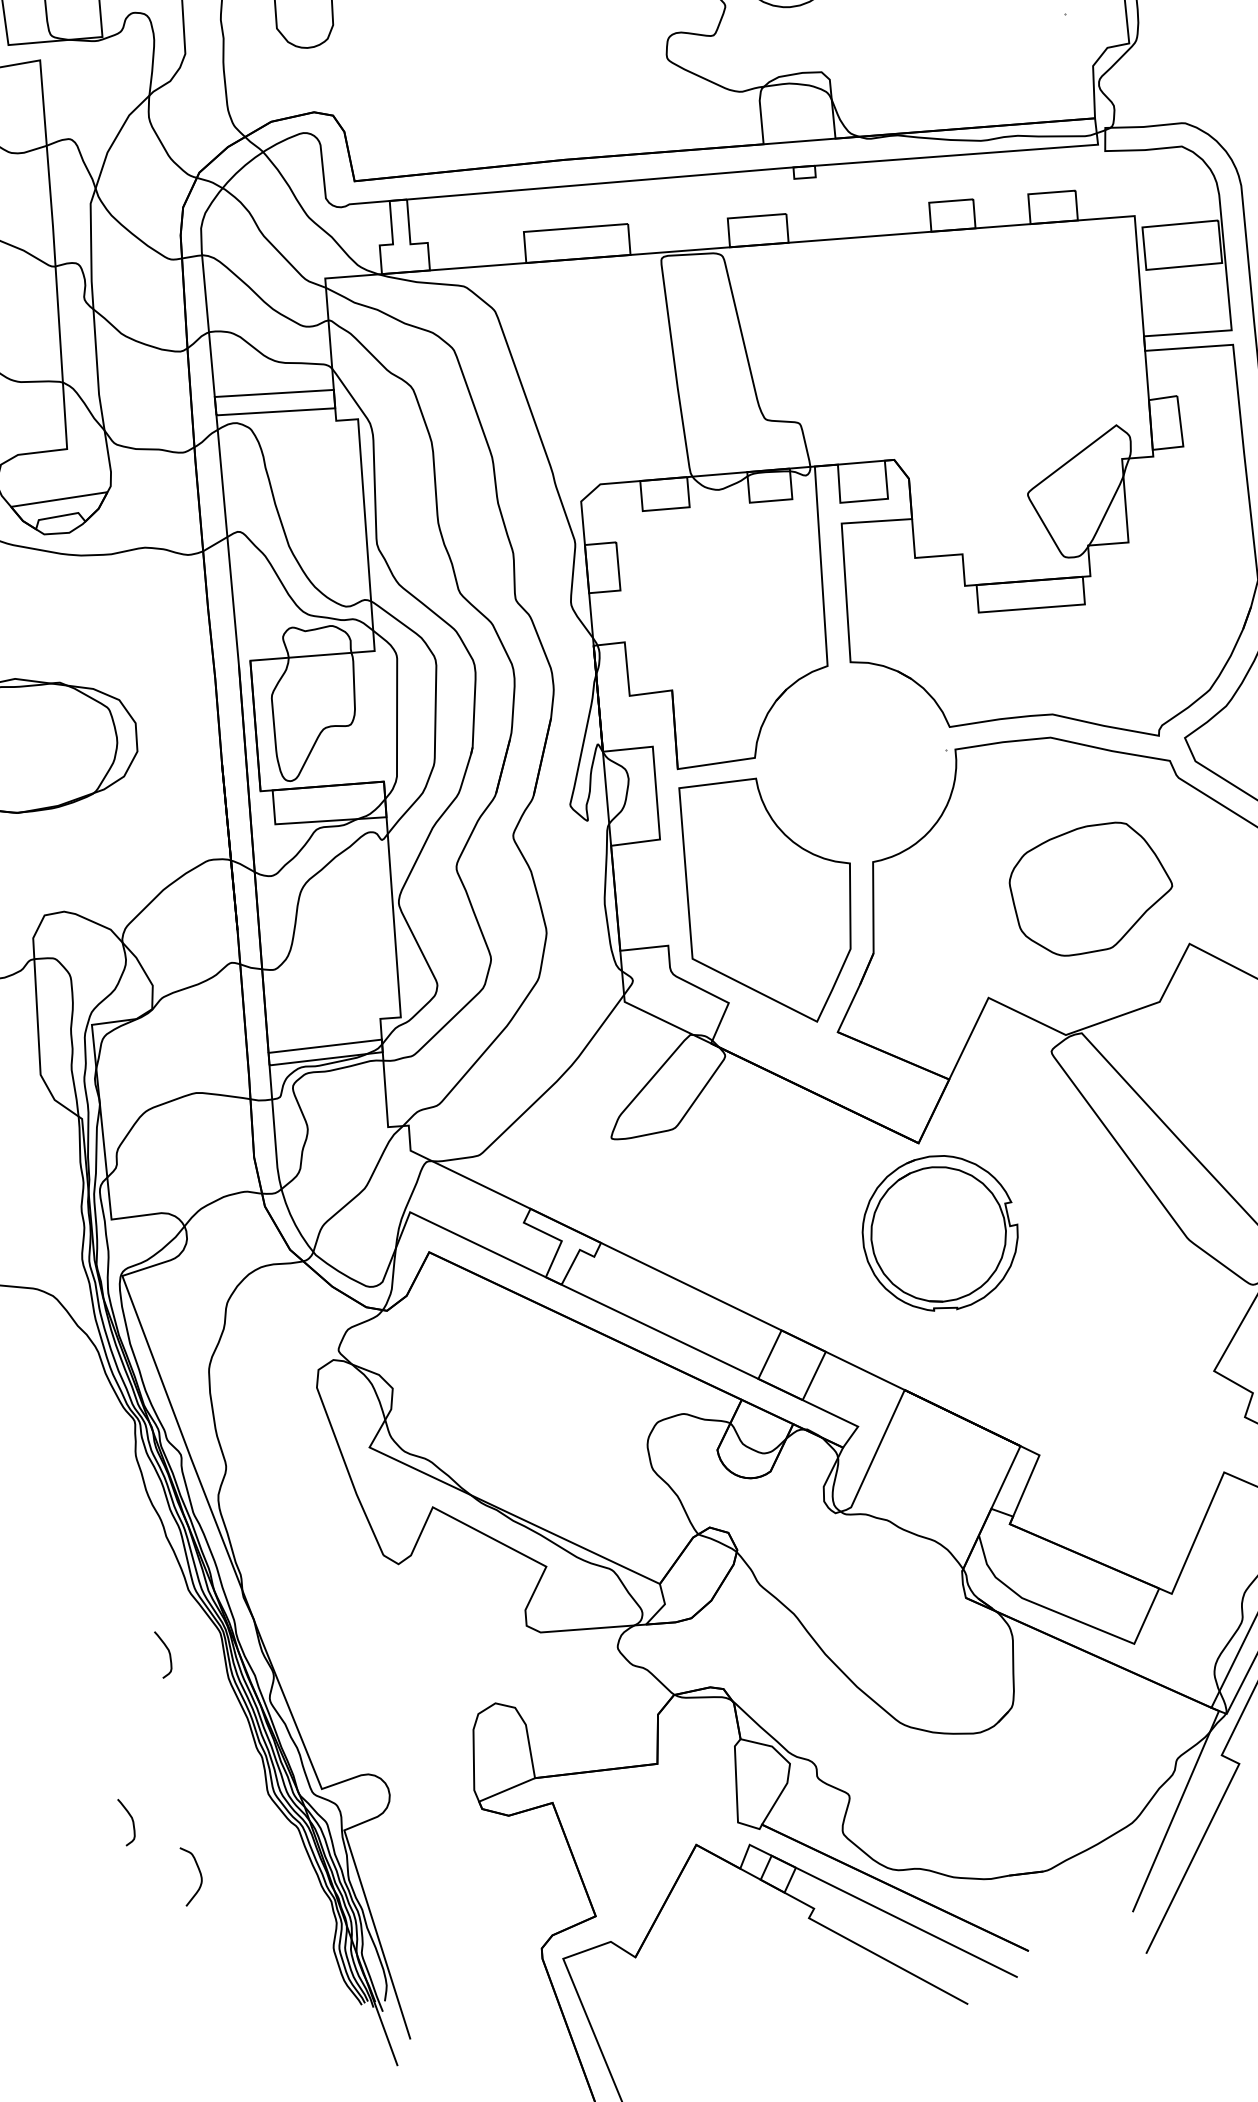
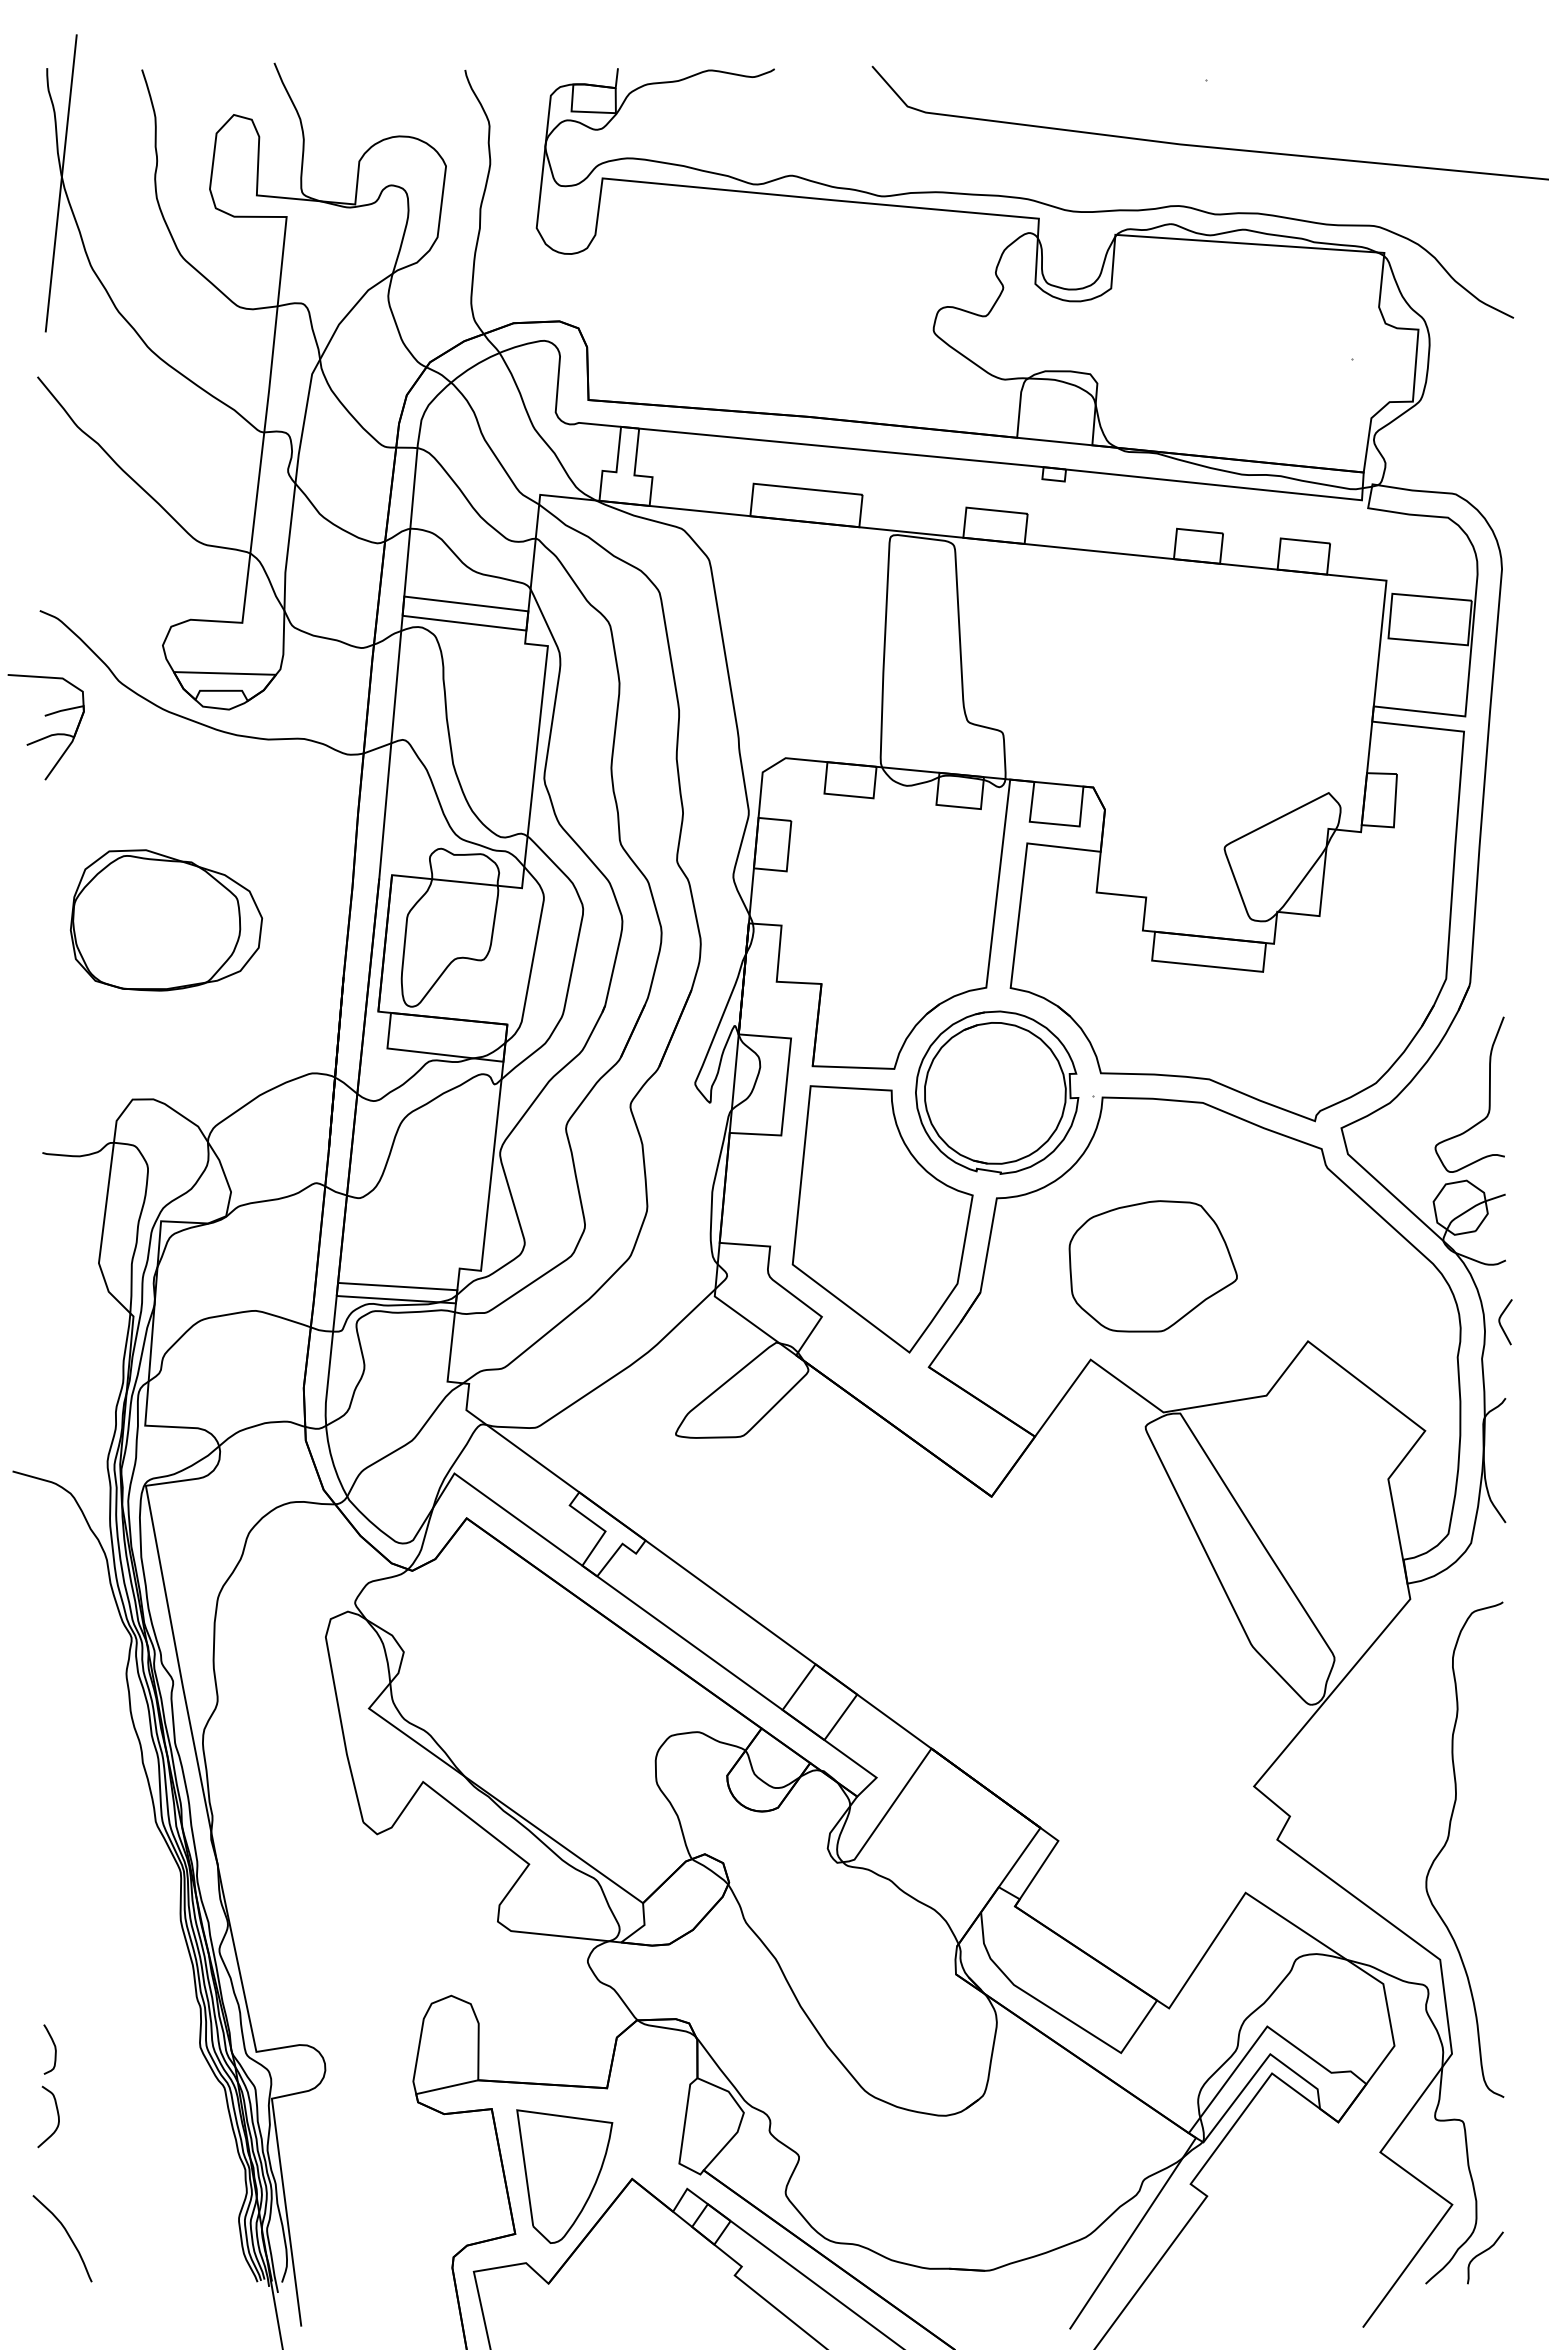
part: (1090, 889) -> (1152, 1266), moved
part: (940, 1233) -> (997, 1092), moved
curve: (168, 1653) -> (123, 1883), removed
part: (632, 1853) -> (564, 2176), added
curve: (199, 1873) -> (57, 2116), moved
curve: (175, 1993) -> (67, 2235), added

